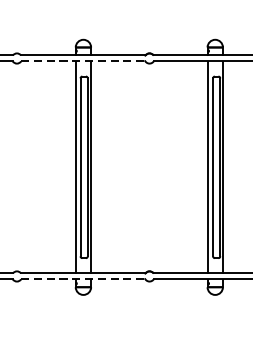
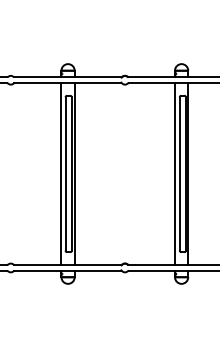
line: (82, 61) -> (67, 82), dashed -> solid
line: (82, 279) -> (67, 270), dashed -> solid

